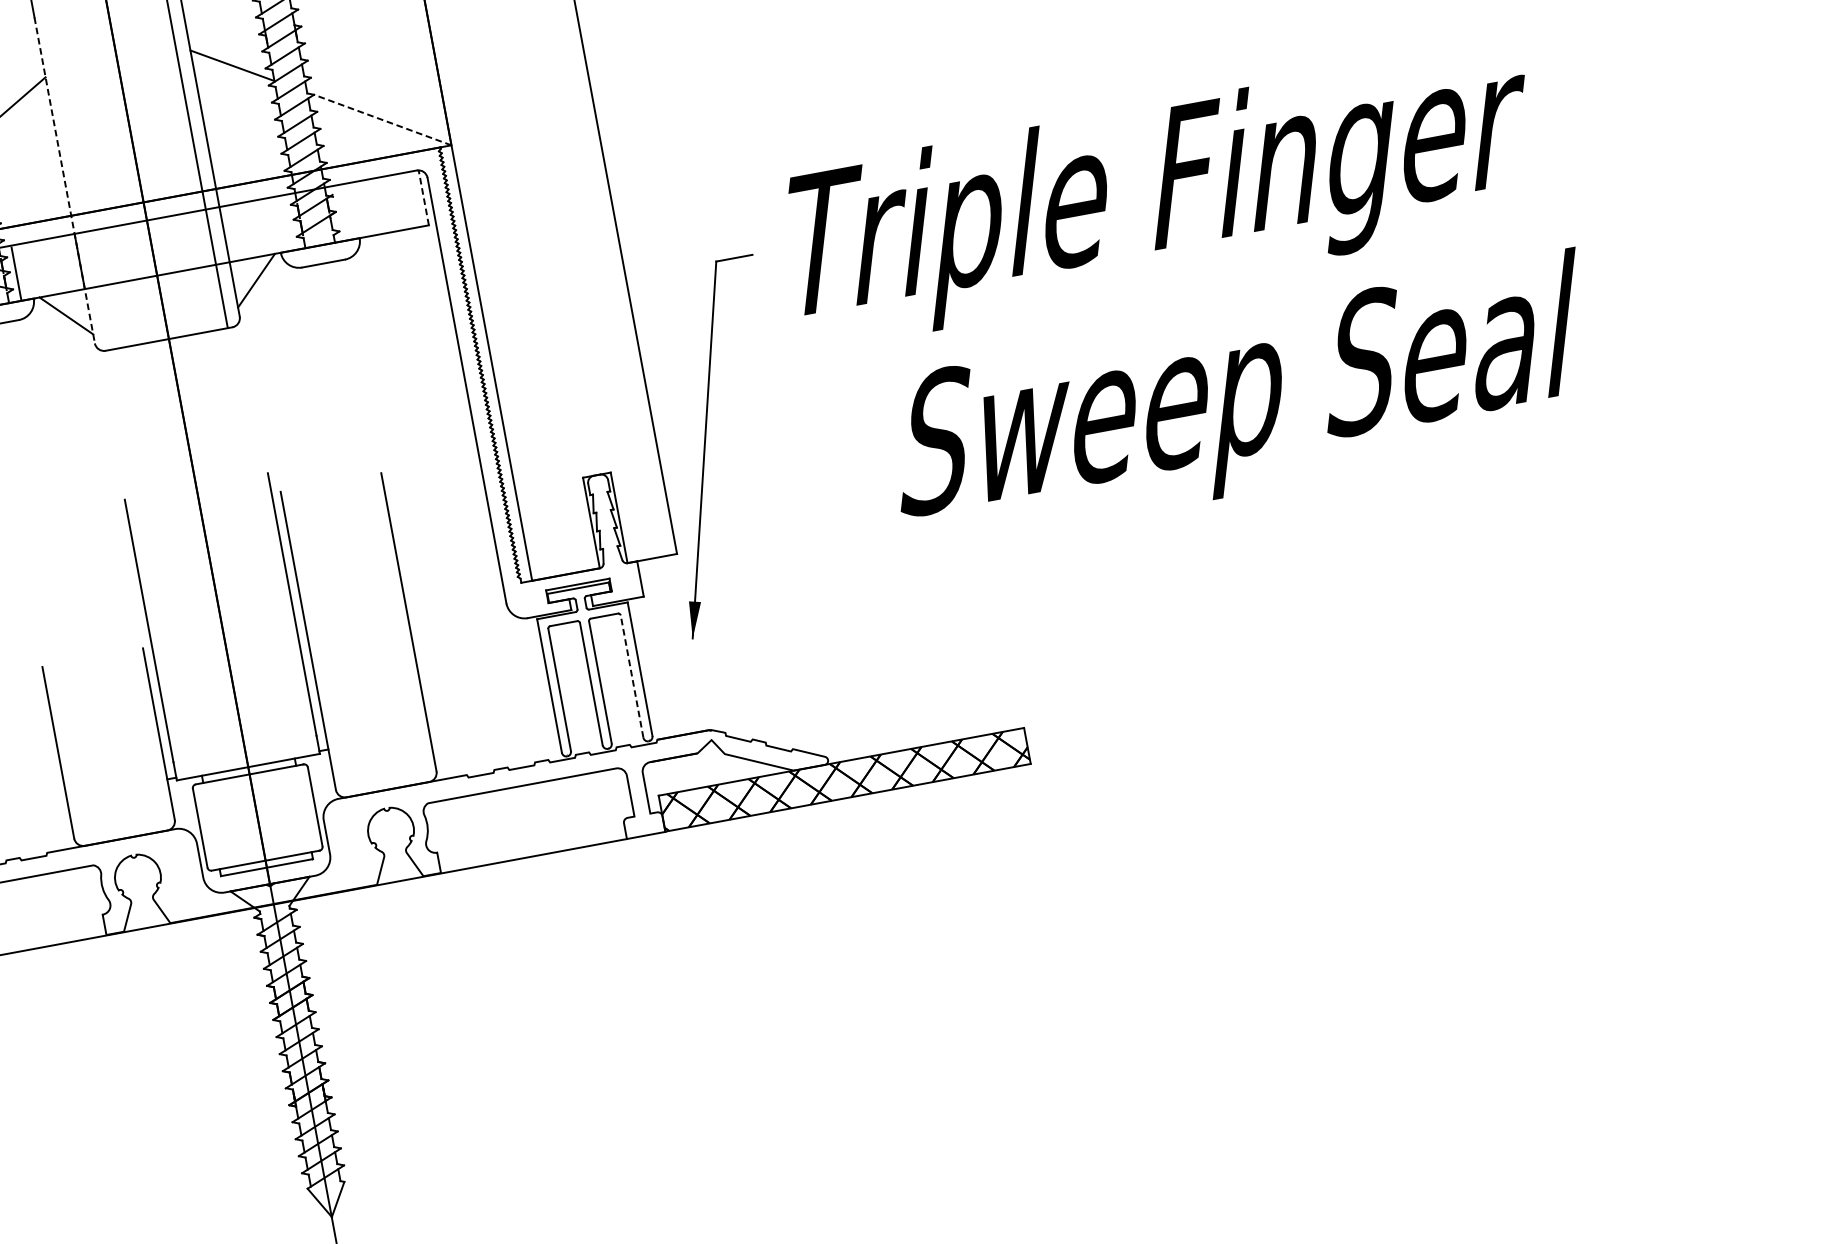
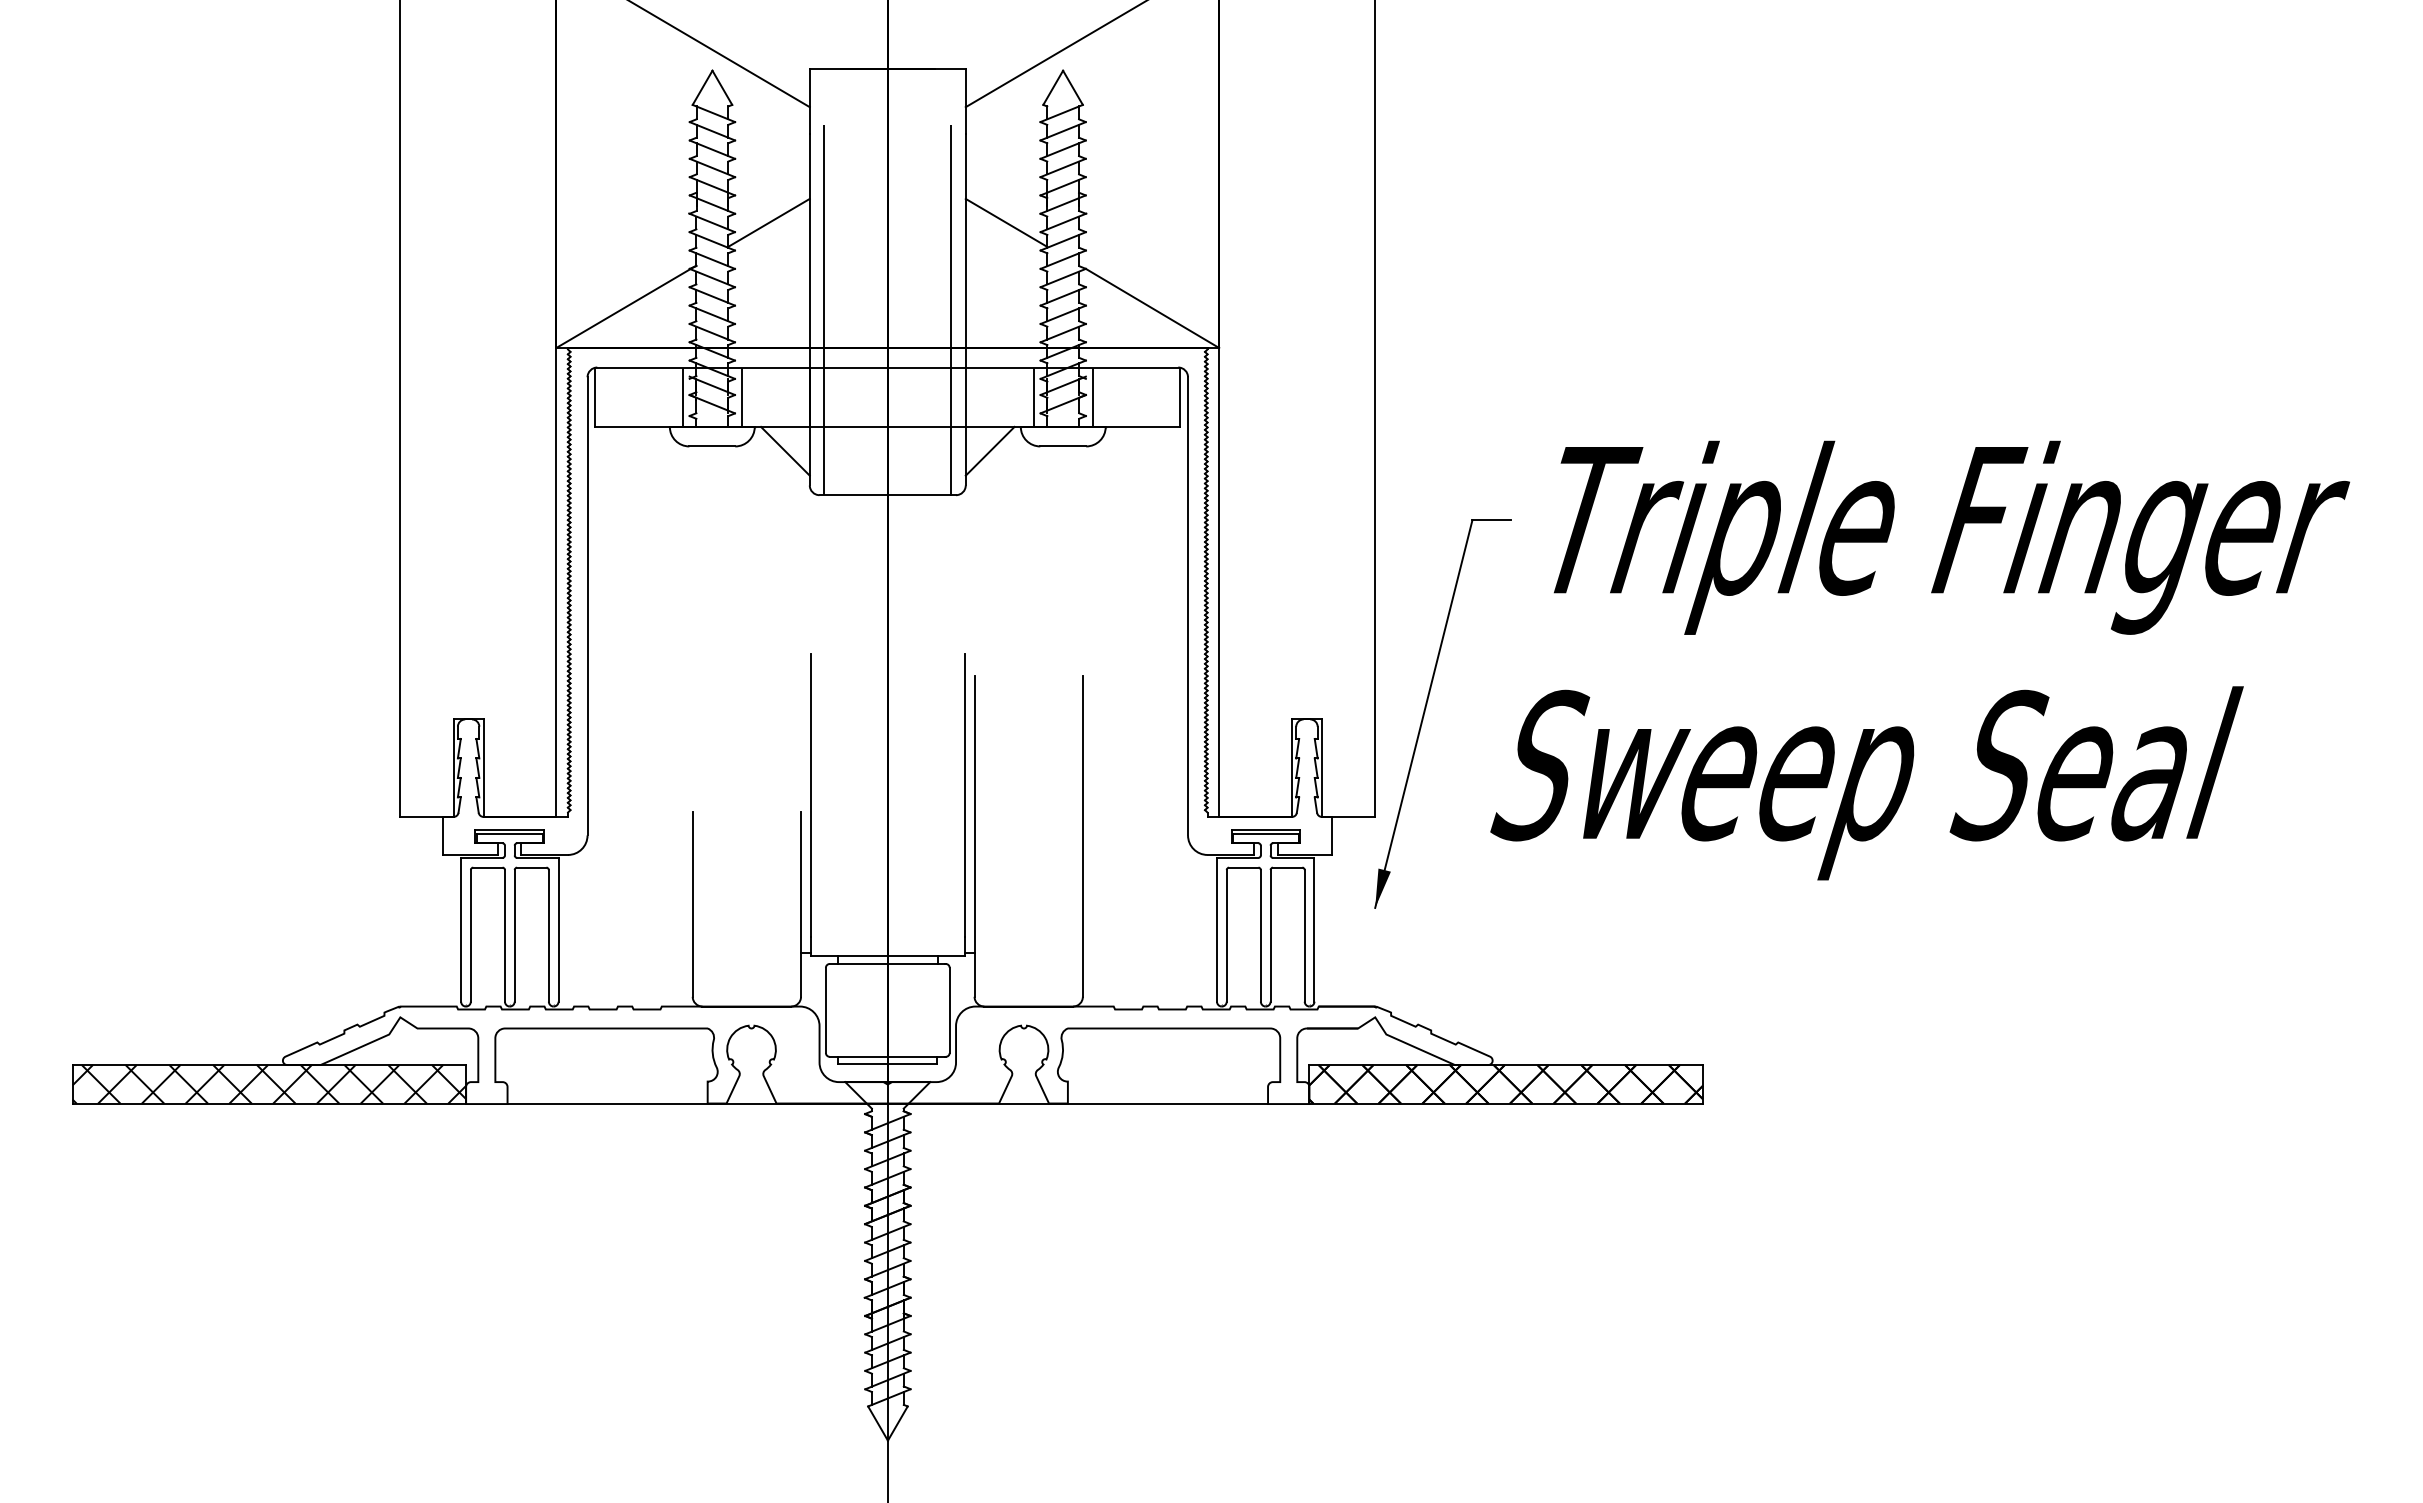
line: (382, 120) -> (1152, 308), dashed -> solid
line: (78, 177) -> (824, 309), added
line: (64, 181) -> (809, 310), dashed -> solid
line: (424, 197) -> (1180, 397), dashed -> solid
line: (342, 213) -> (1092, 397), added
line: (288, 223) -> (1034, 397), added
text: (1241, 401) -> (1866, 783), moved
line: (631, 676) -> (1304, 935), dashed -> solid

